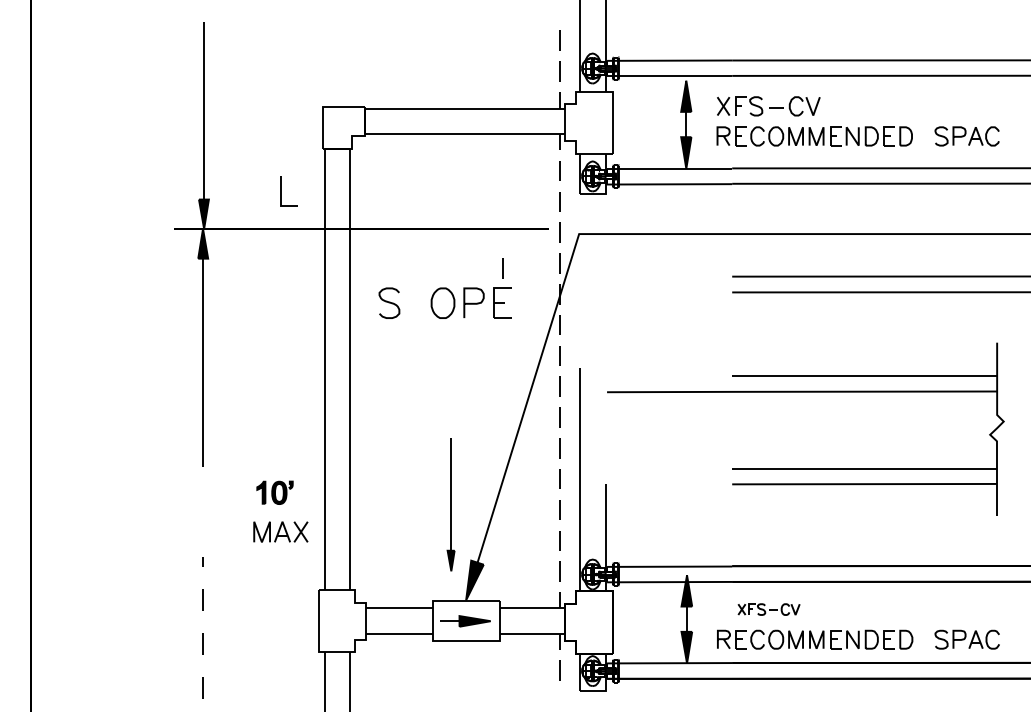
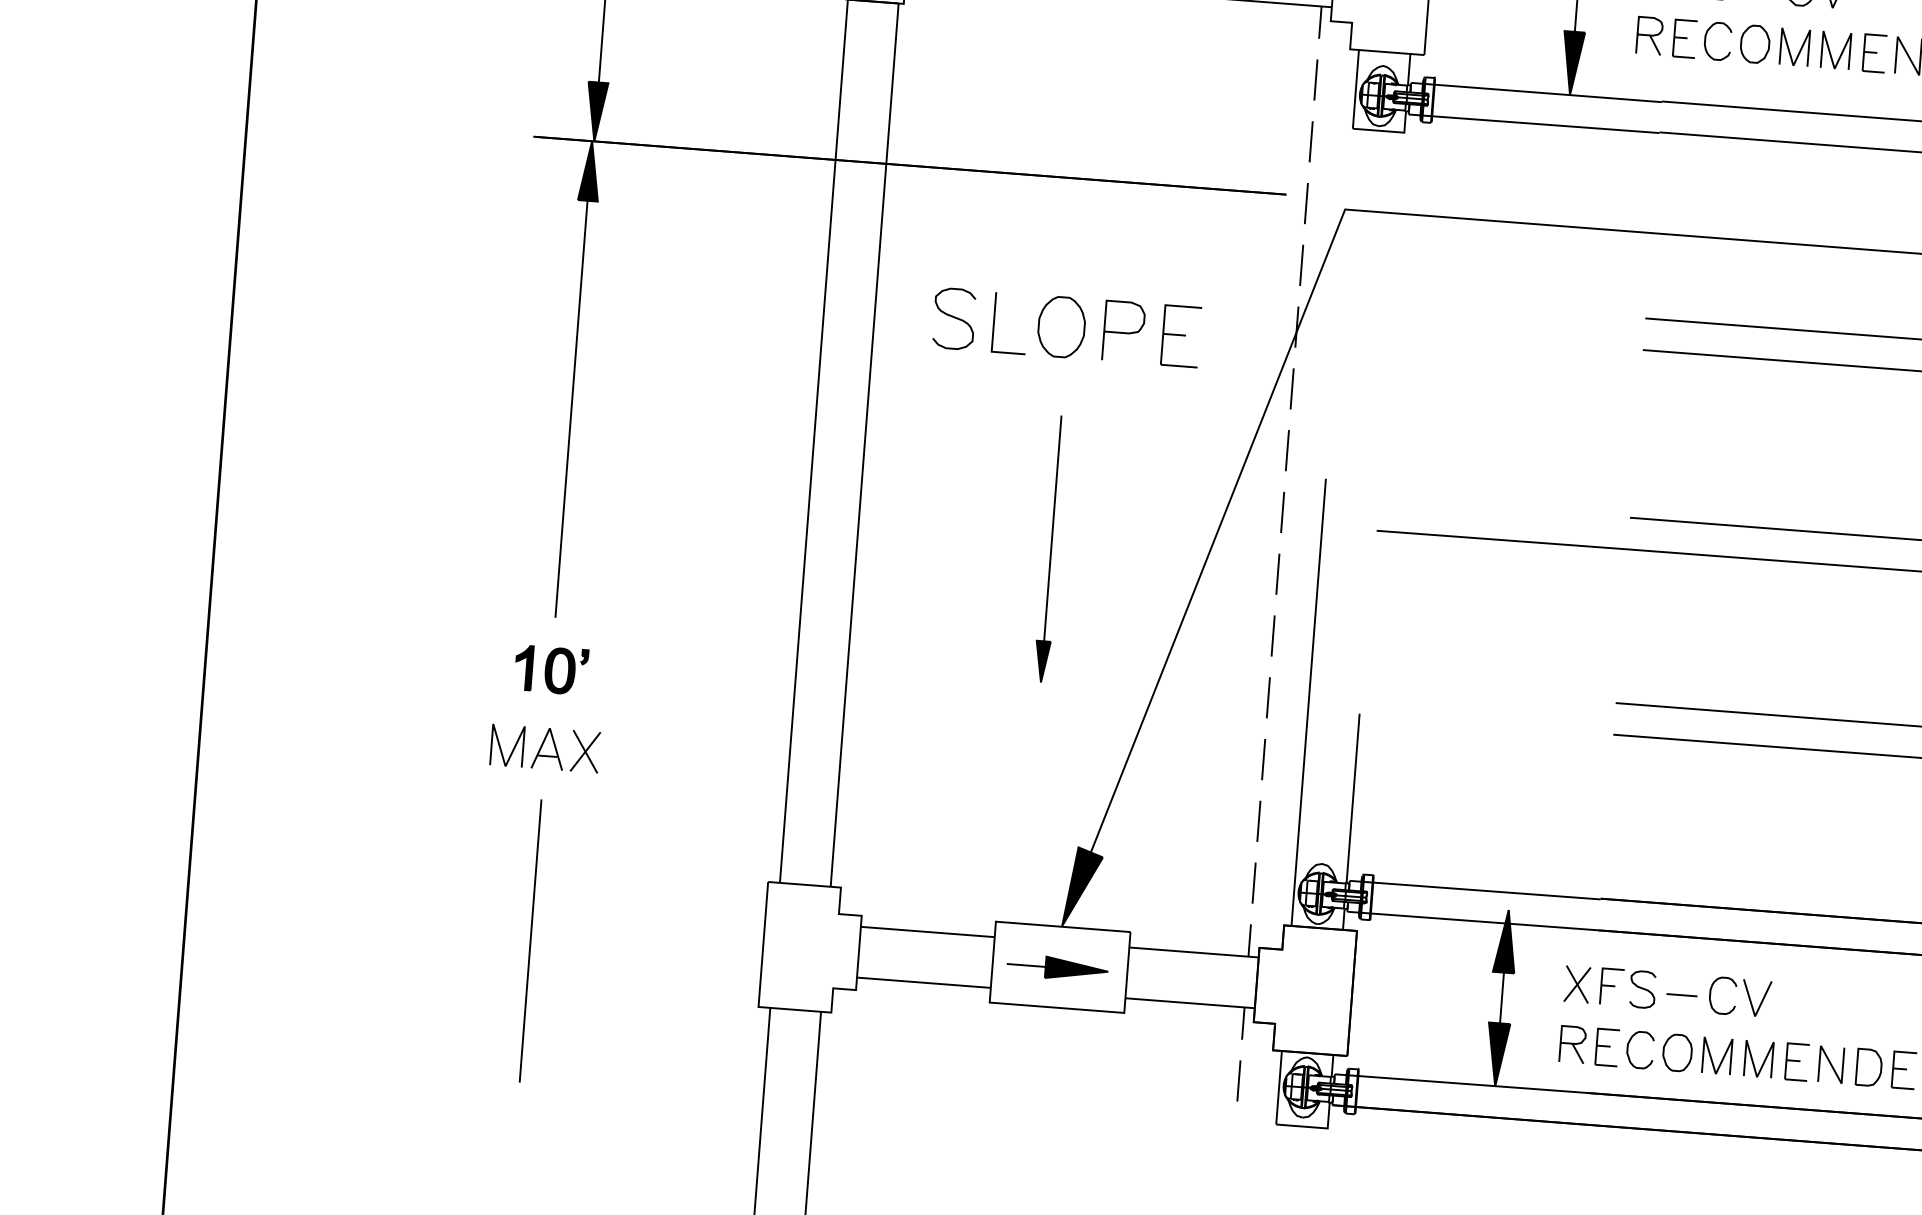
line: (281, 191) -> (994, 322), moved
line: (502, 268) -> (1186, 266), removed
part: (274, 492) -> (550, 669), moved
part: (450, 504) -> (1049, 548), moved
part: (280, 531) -> (544, 747), moved
part: (768, 609) -> (1666, 991), size x1.67
line: (203, 628) -> (531, 942), dashed -> solid

